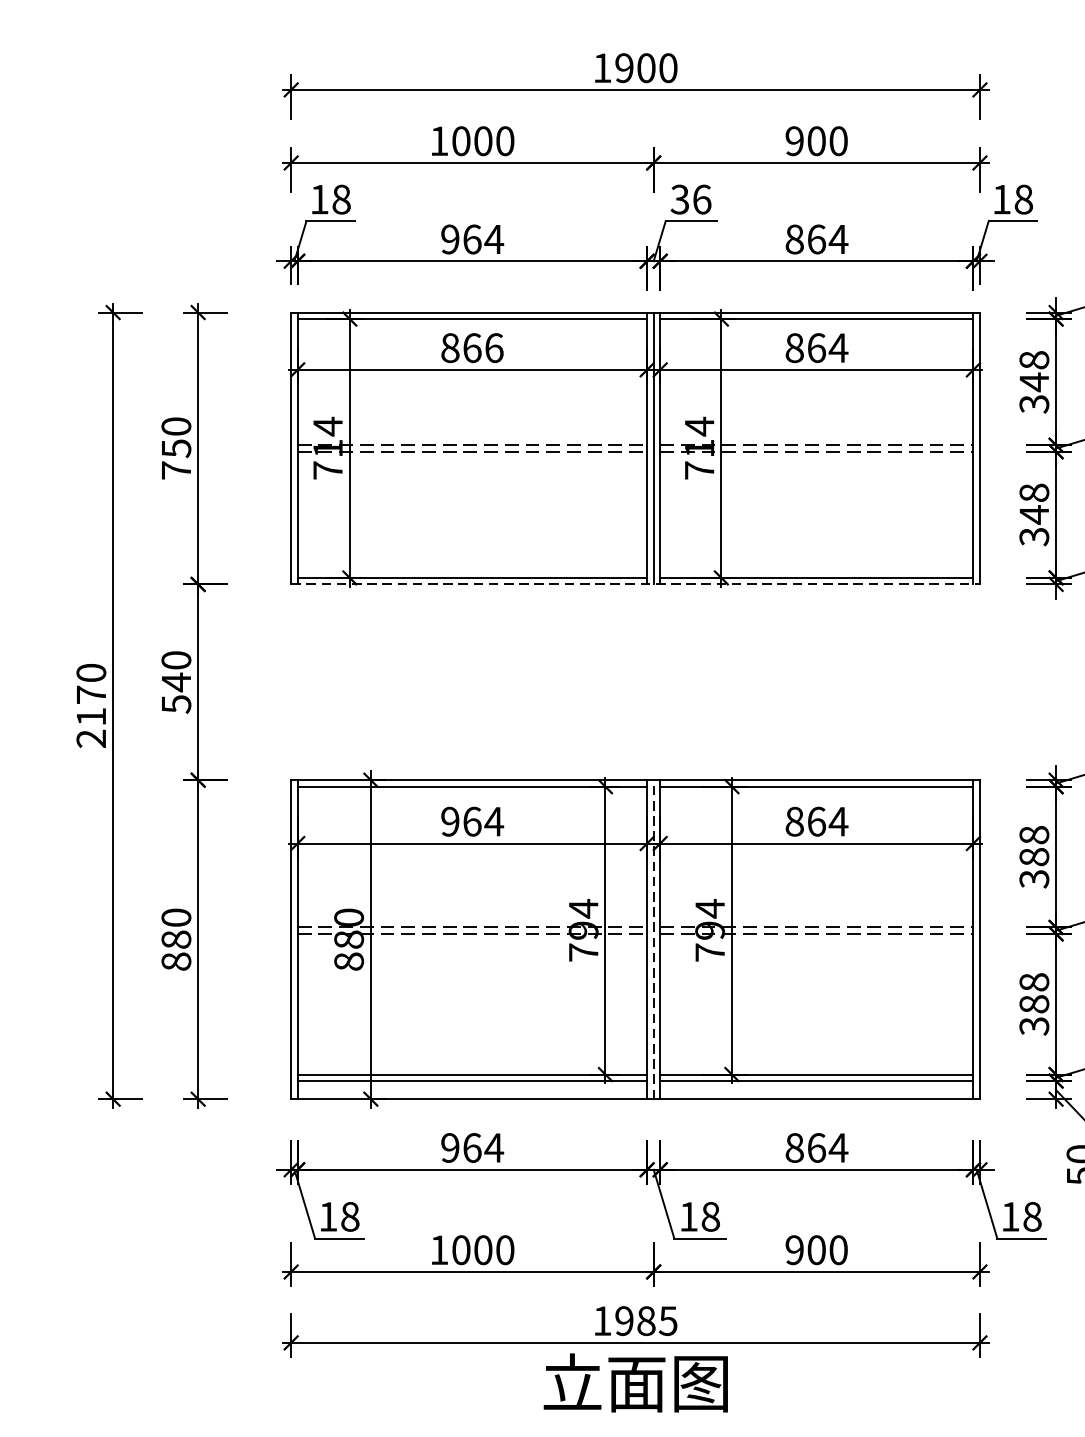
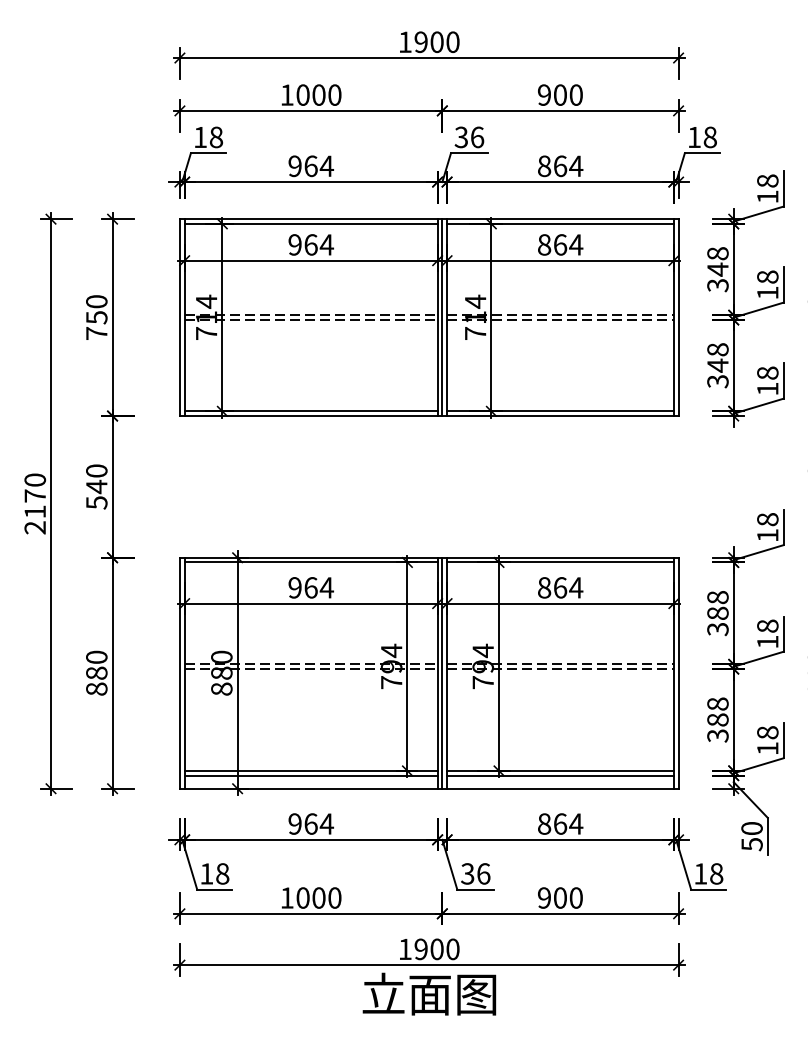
text: (472, 347) -> (311, 244), 866 -> 964
line: (635, 585) -> (429, 416), dashed -> solid
line: (653, 938) -> (442, 672), dashed -> solid
text: (699, 1216) -> (475, 873), 18 -> 36
text: (656, 1321) -> (444, 949), 1985 -> 1900

